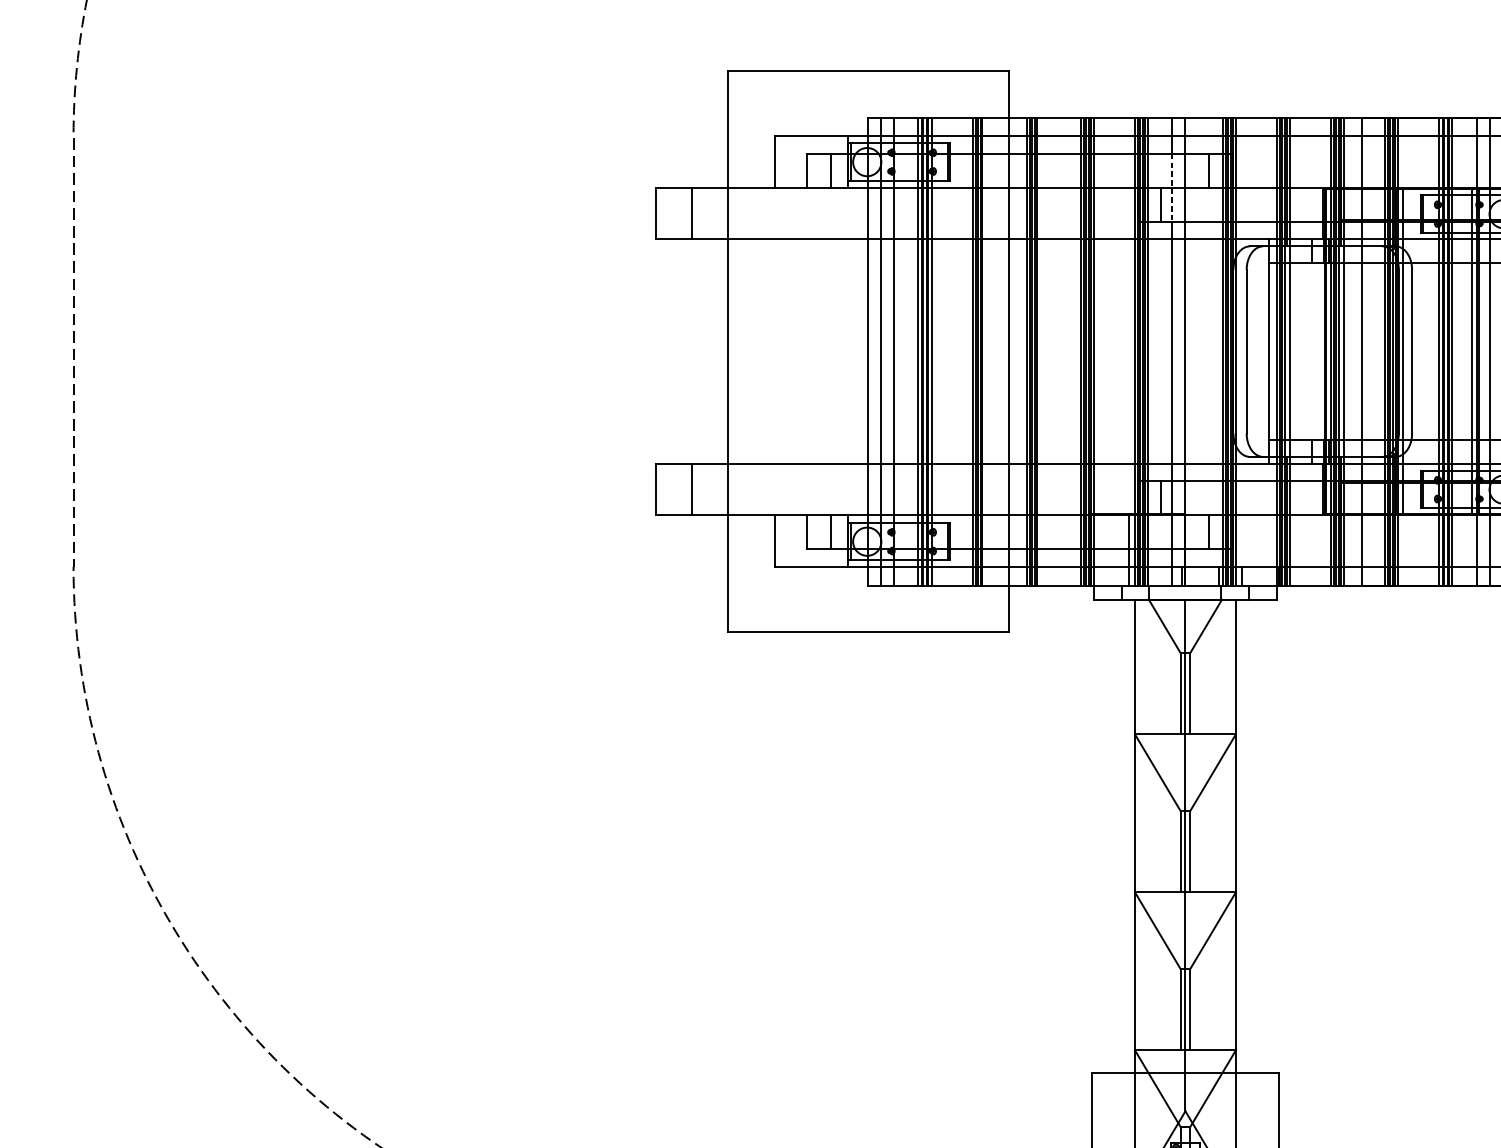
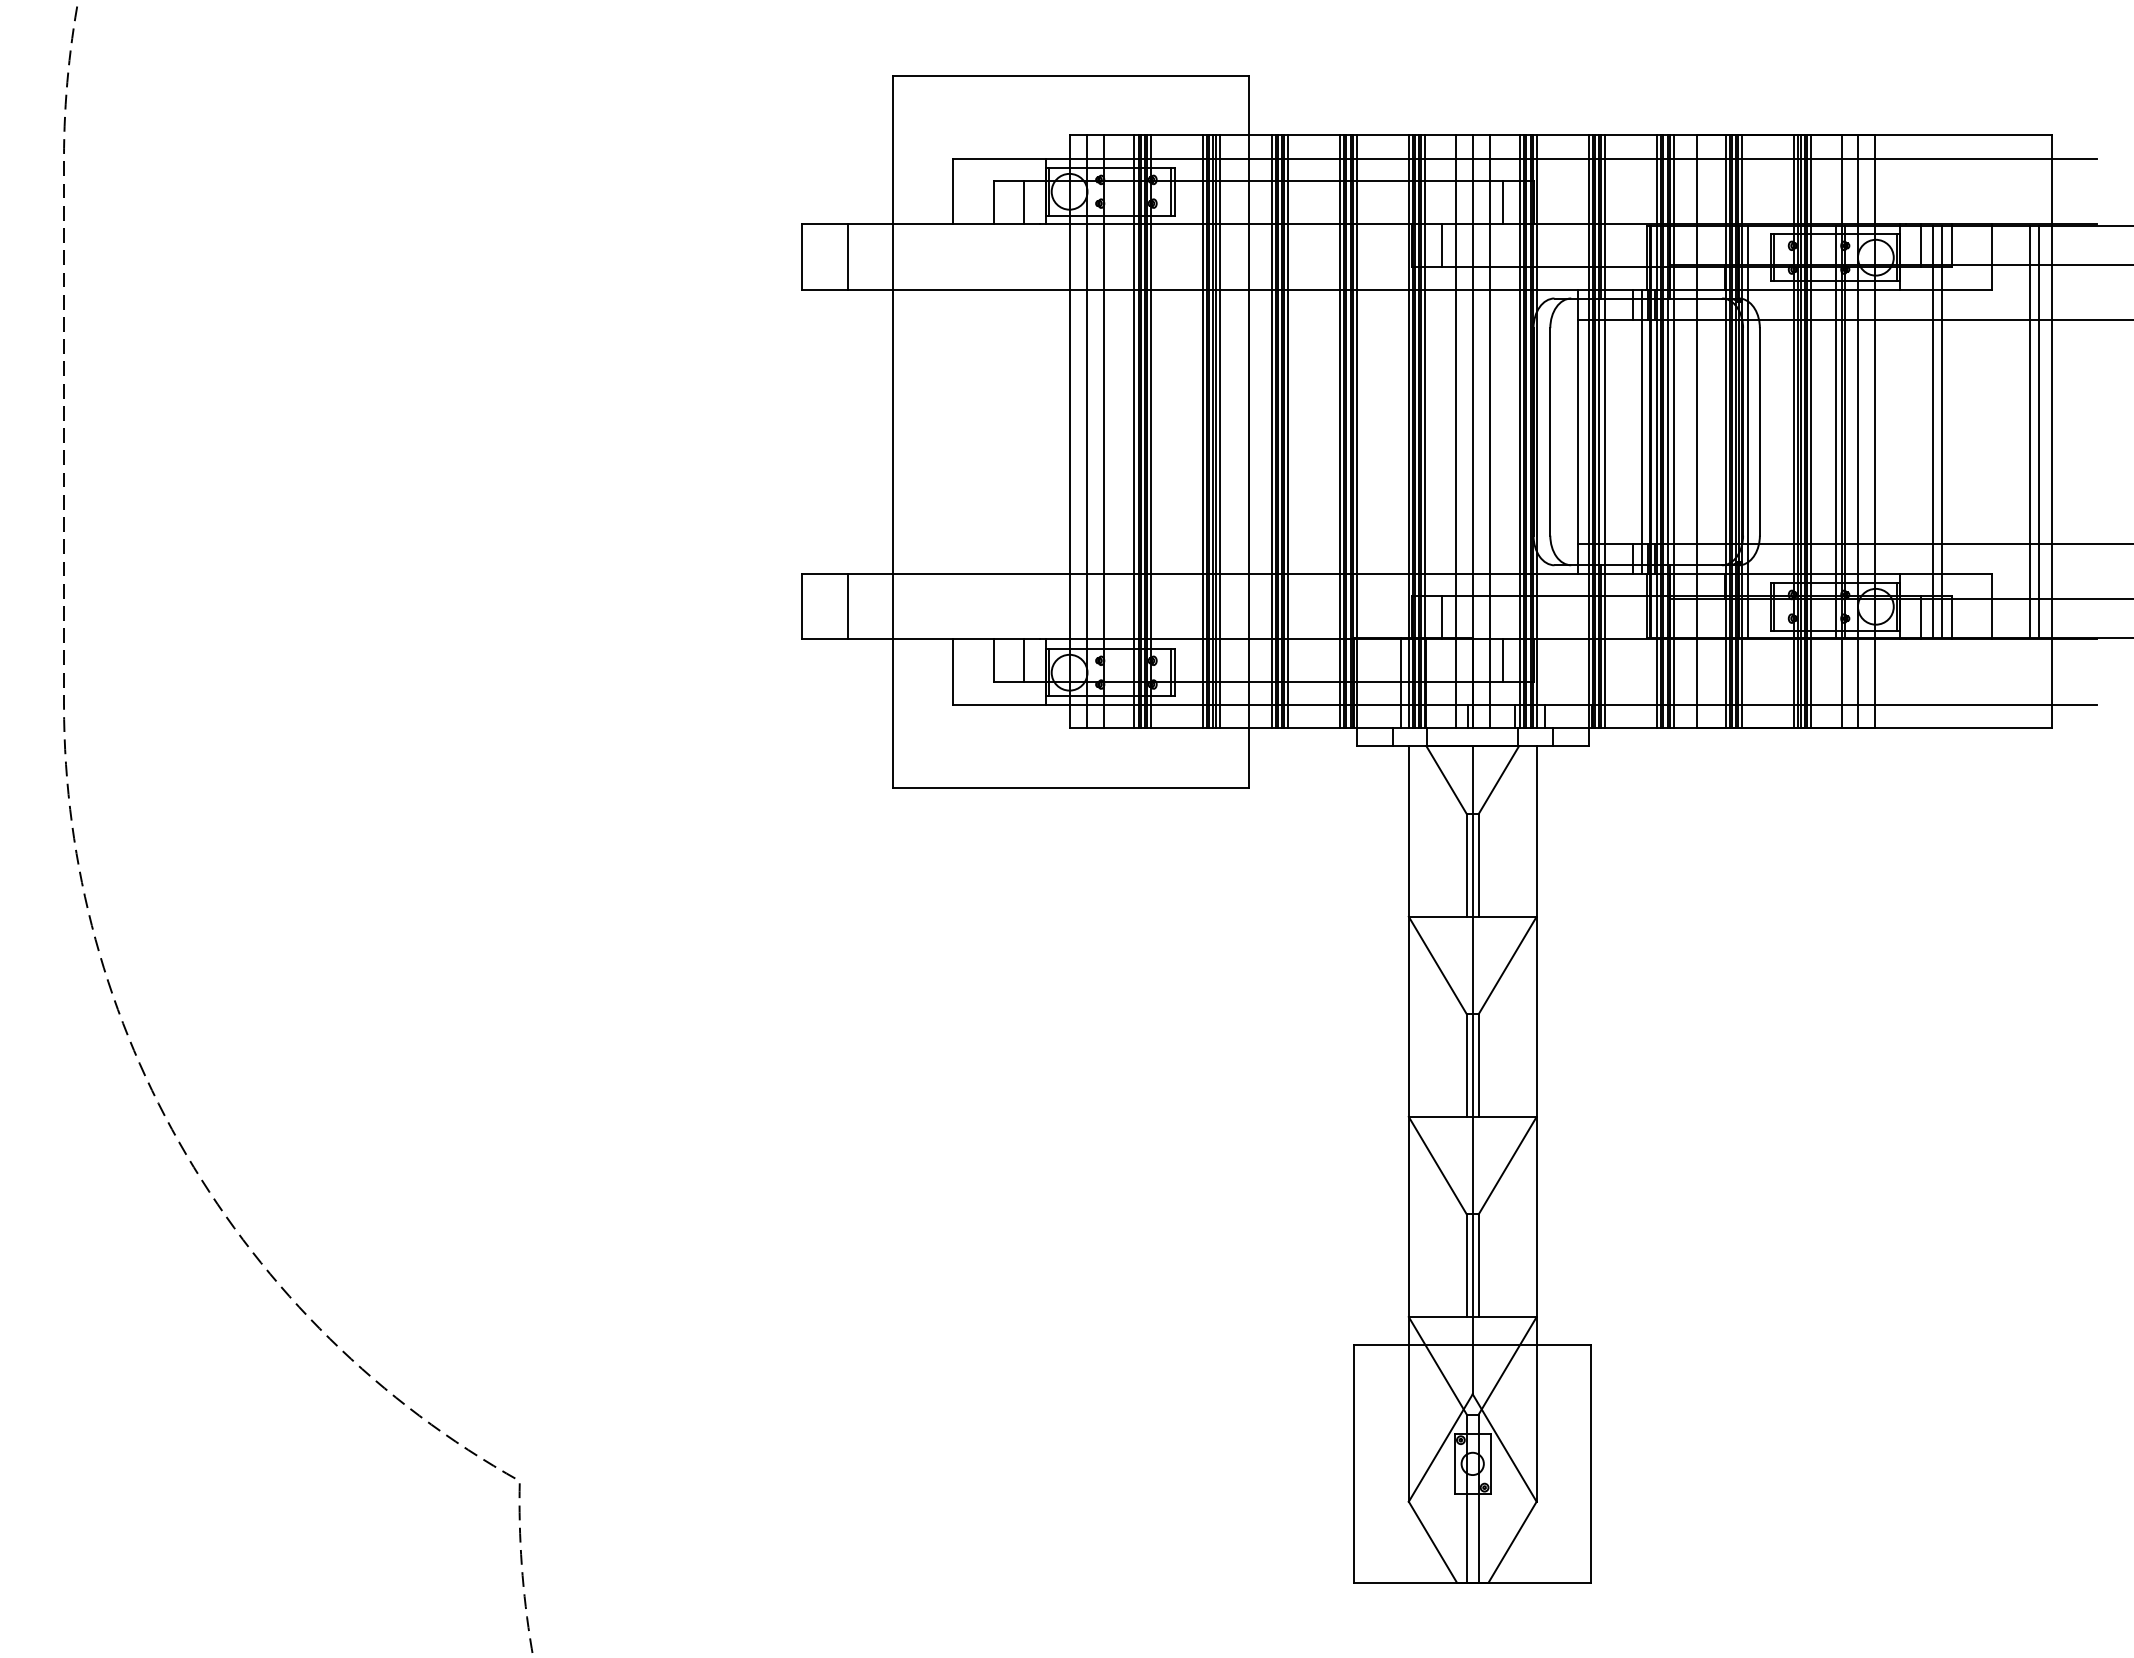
line: (1171, 187) -> (1455, 224), dashed -> solid
line: (985, 351) -> (1219, 431), added
line: (1040, 351) -> (1288, 431), added
line: (1198, 351) -> (1489, 431), added
line: (1319, 351) -> (1642, 431), added

